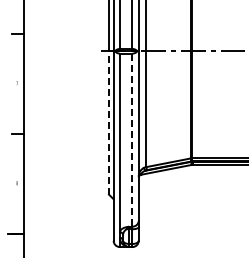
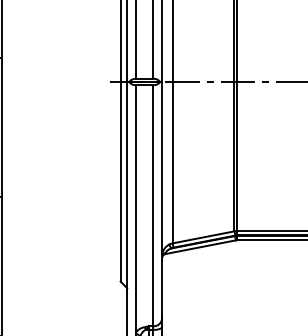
line: (108, 122) -> (120, 181), dashed -> solid
line: (132, 140) -> (153, 206), dashed -> solid

